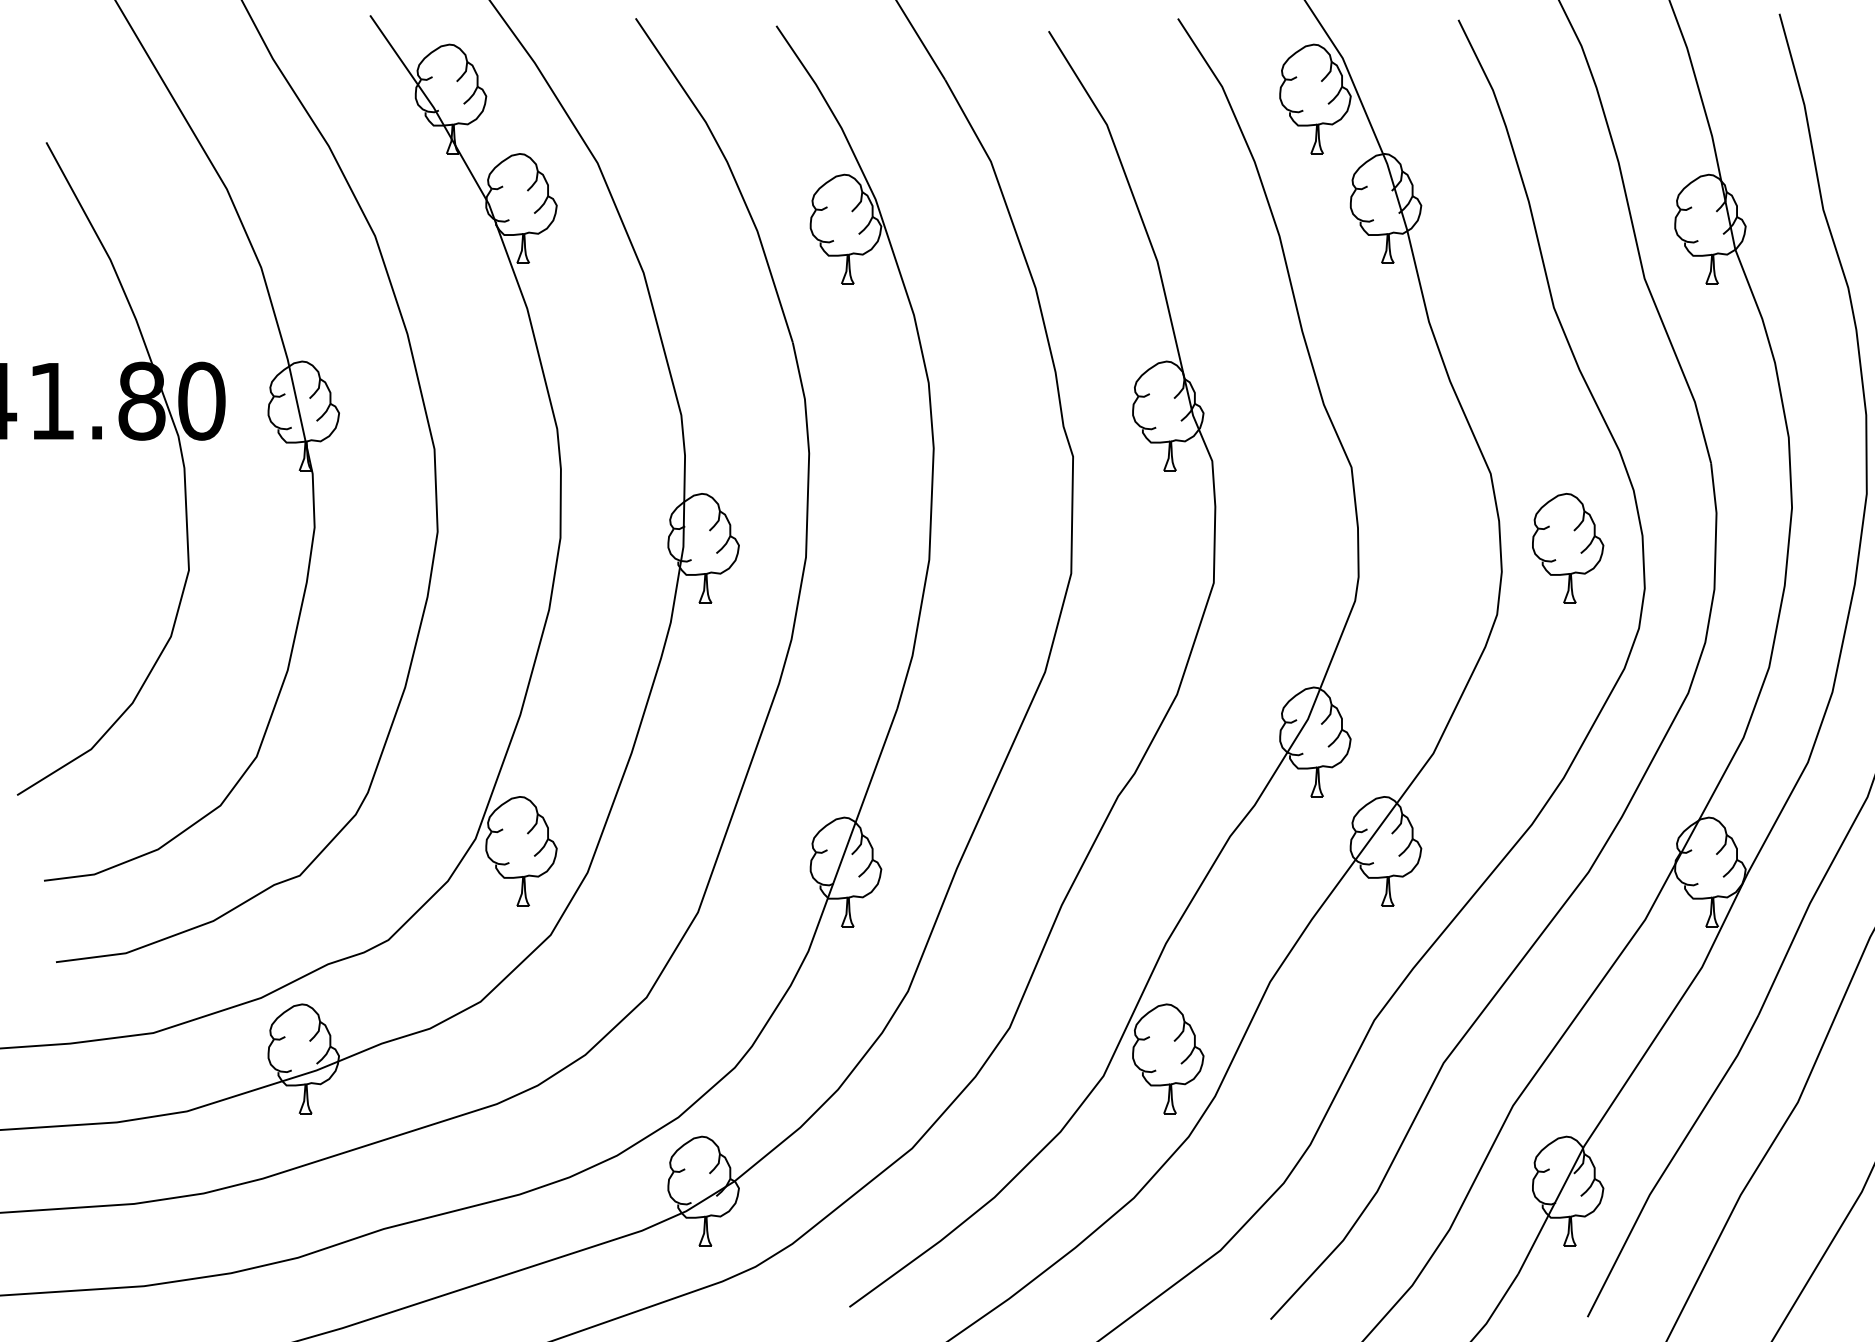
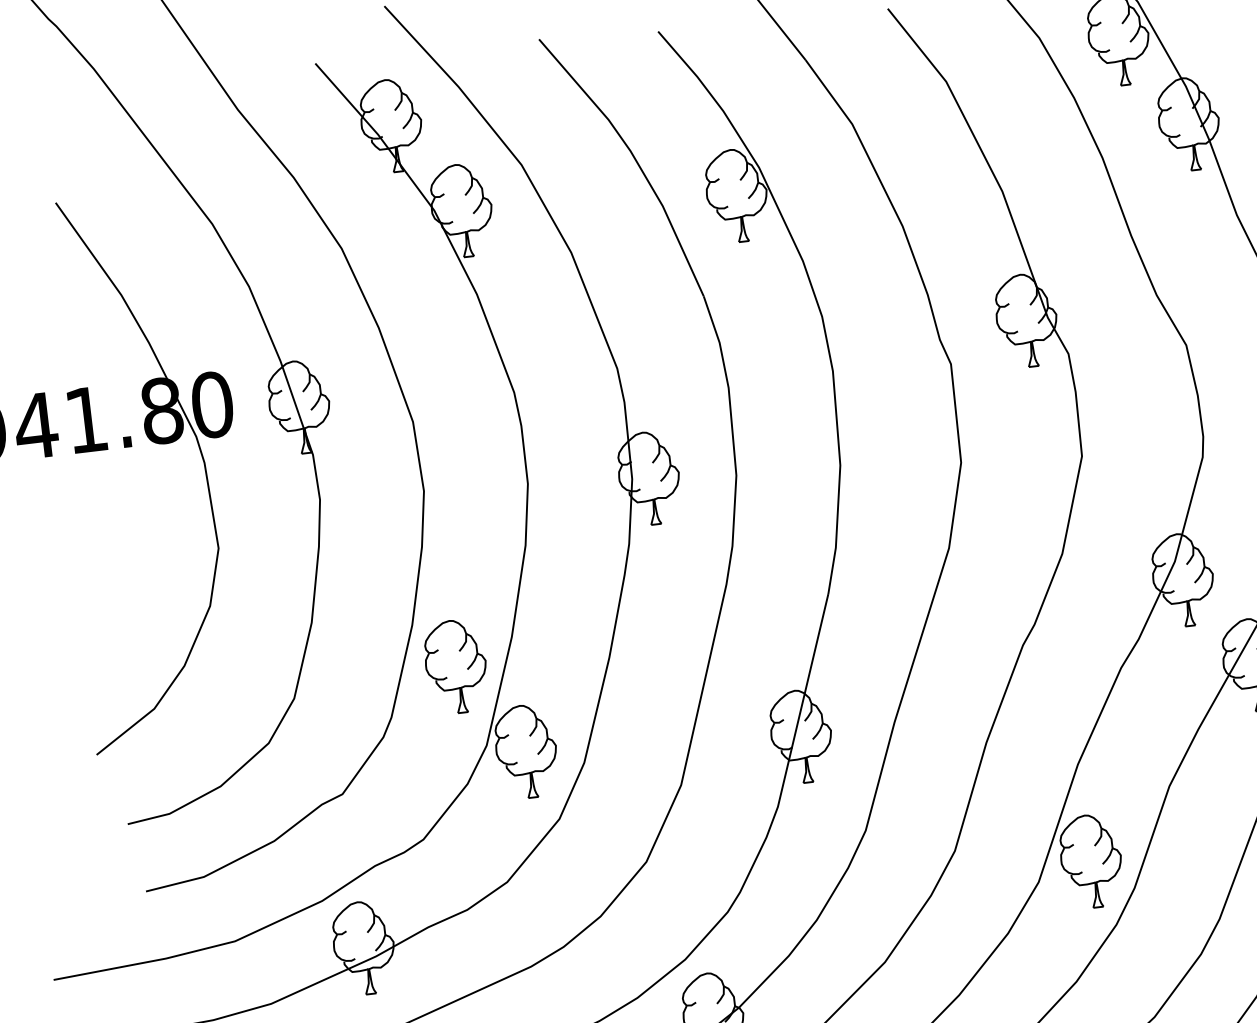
part: (450, 741) -> (455, 666), added

